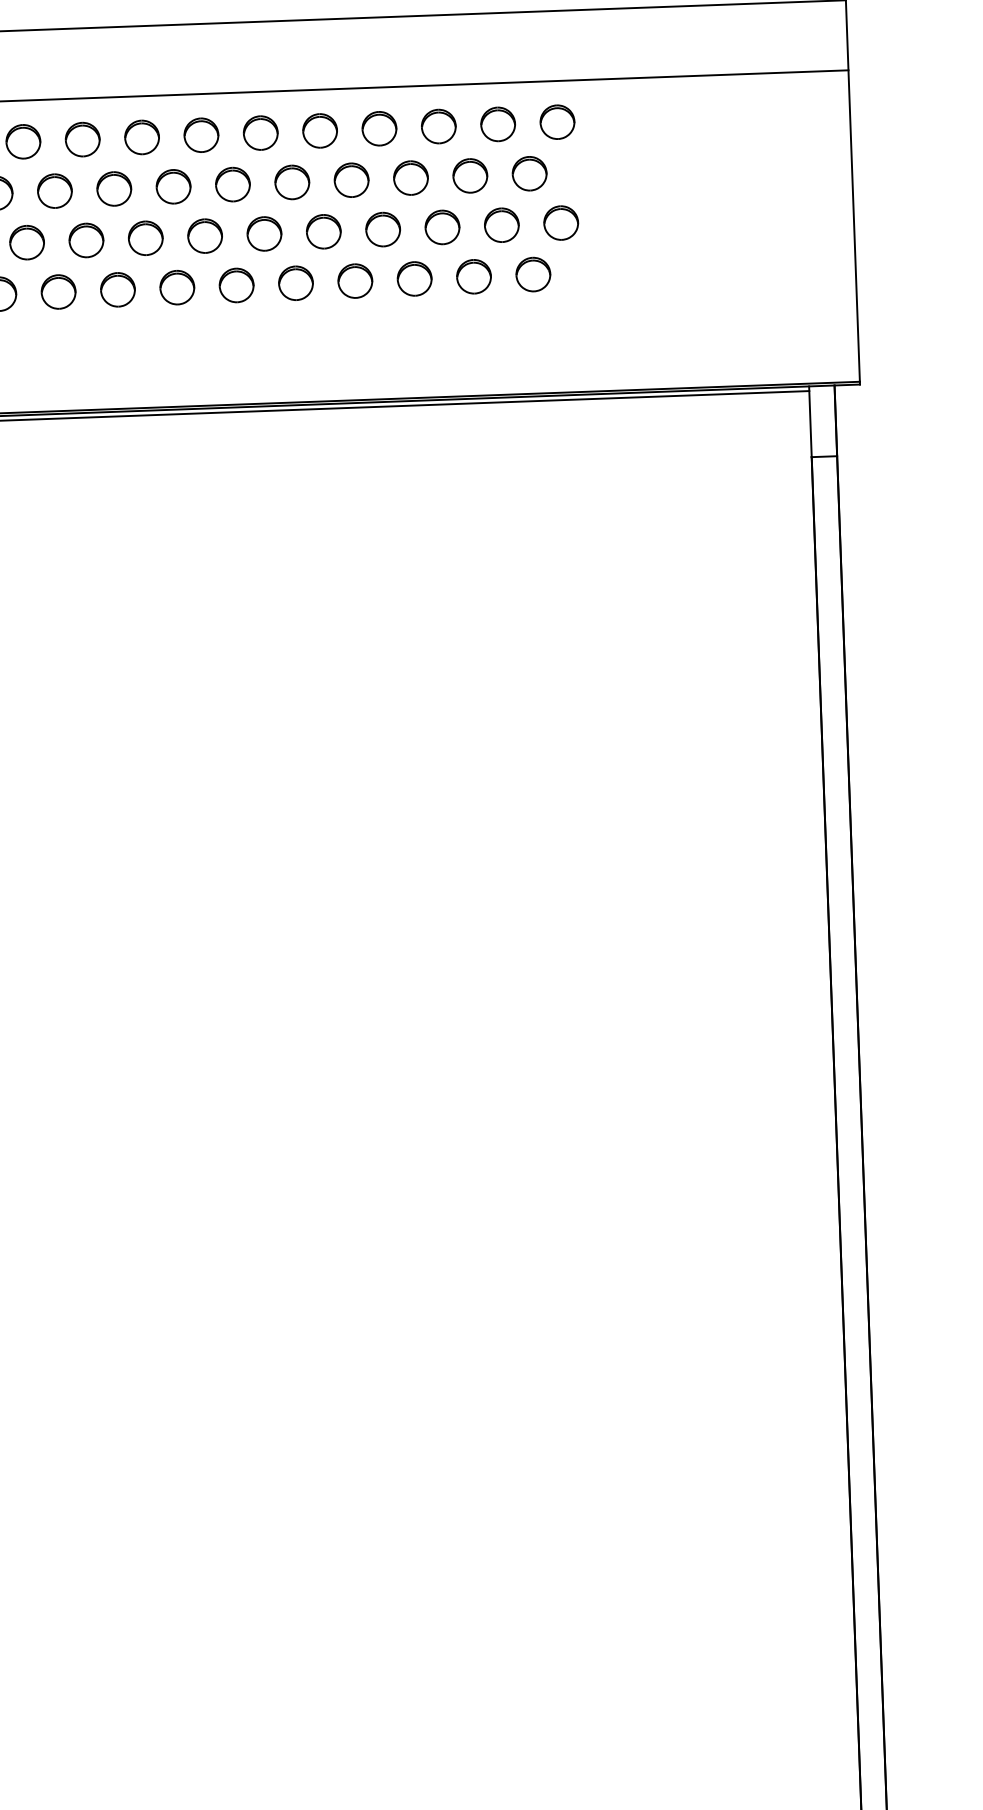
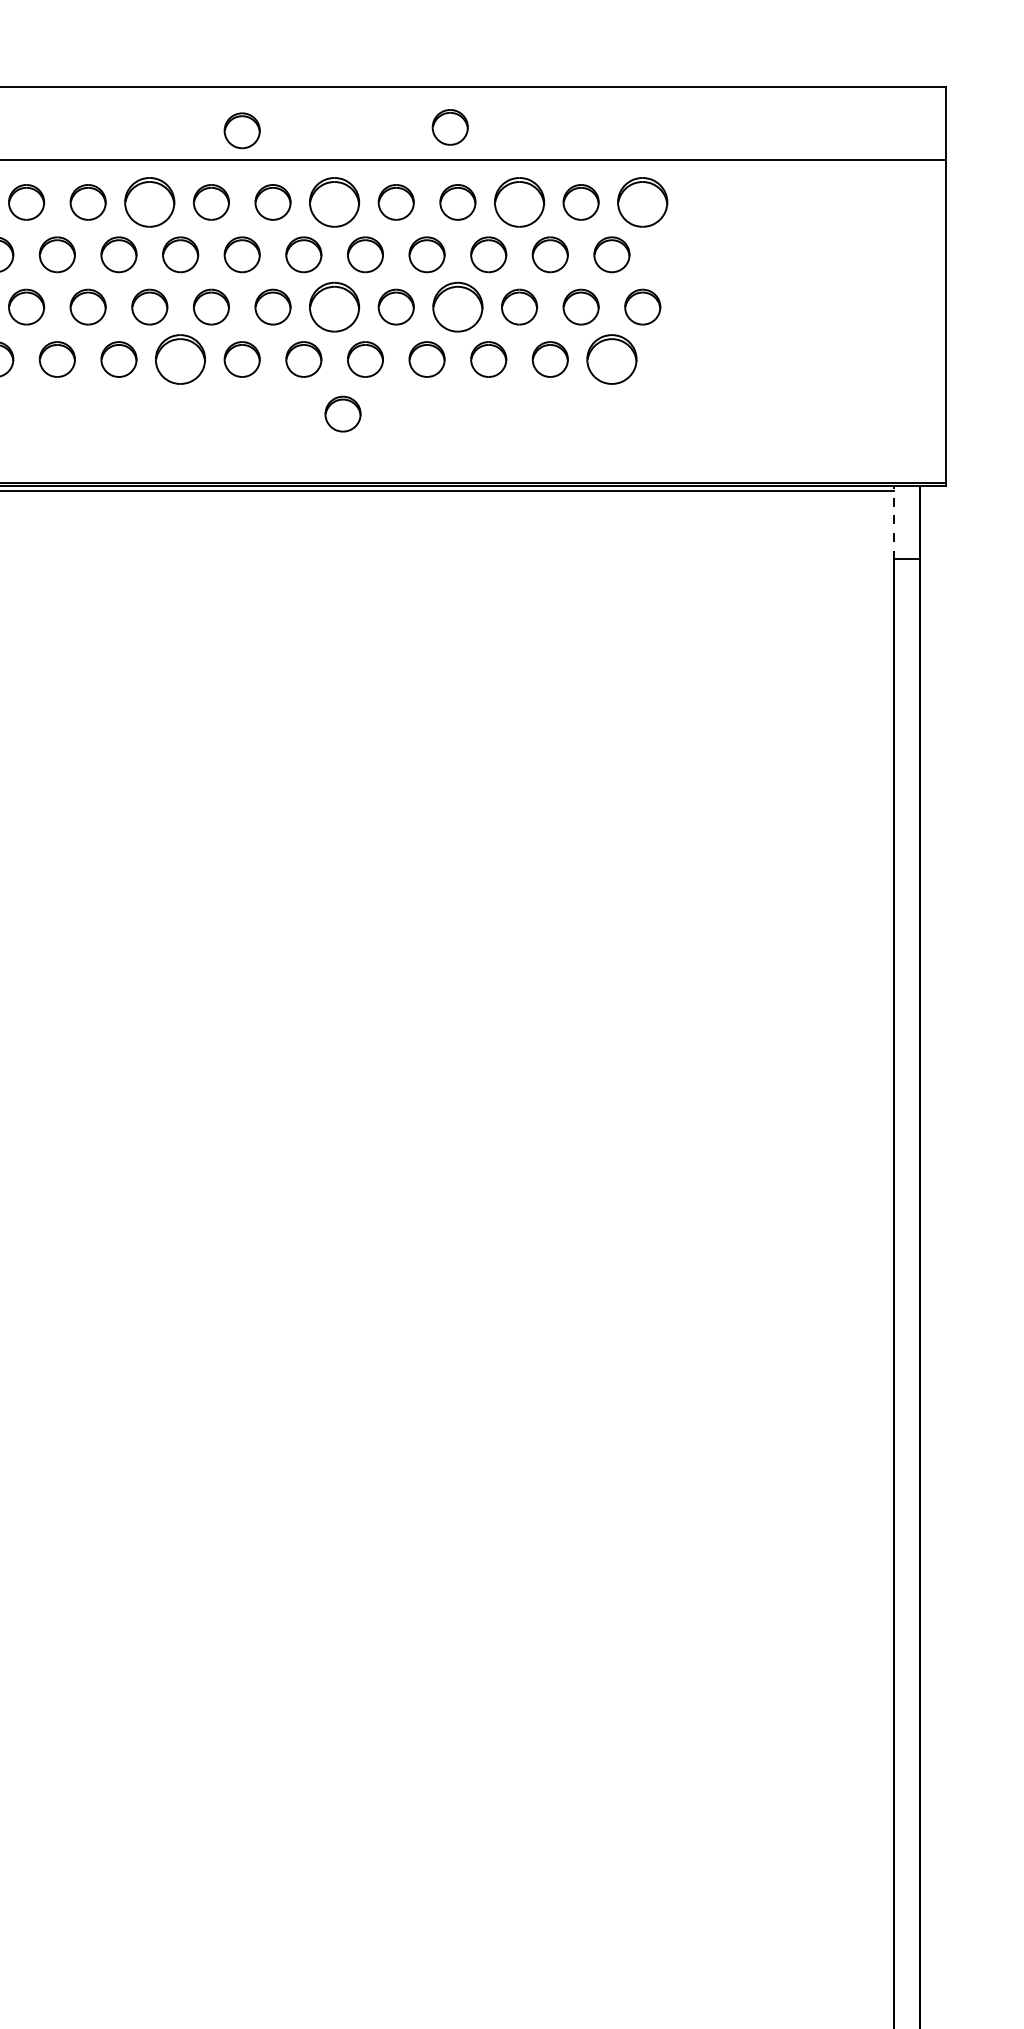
part: (368, 56) -> (449, 127), added
part: (168, 67) -> (241, 130), added
part: (557, 122) -> (642, 202), size x1.4
part: (438, 126) -> (519, 202), size x1.4
part: (260, 133) -> (334, 202), size x1.4
part: (82, 139) -> (149, 202), size x1.4
part: (382, 228) -> (457, 306), size x1.4
part: (264, 233) -> (334, 306), size x1.4
part: (532, 274) -> (611, 359), size x1.4
part: (117, 289) -> (180, 359), size x1.4
part: (275, 336) -> (342, 413), added
line: (810, 421) -> (893, 522), solid -> dashed

